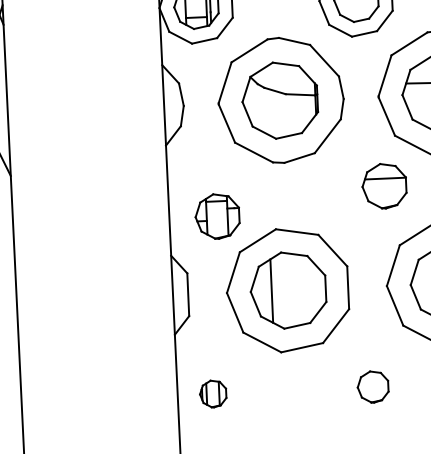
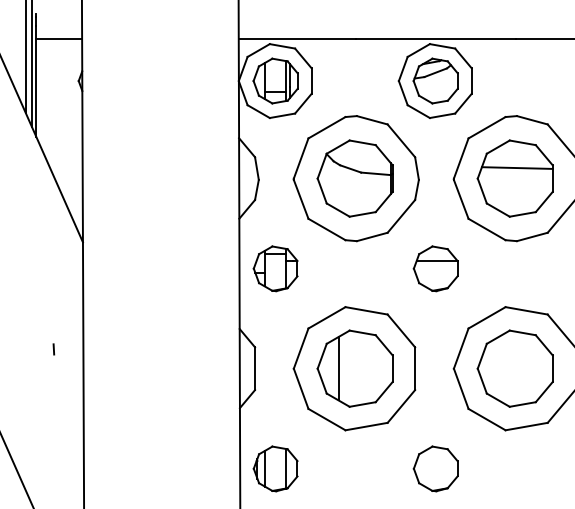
part: (384, 185) -> (435, 268), moved
part: (217, 216) -> (275, 268), moved
part: (372, 386) -> (435, 468), size x1.43
part: (213, 393) -> (275, 468), size x1.67

